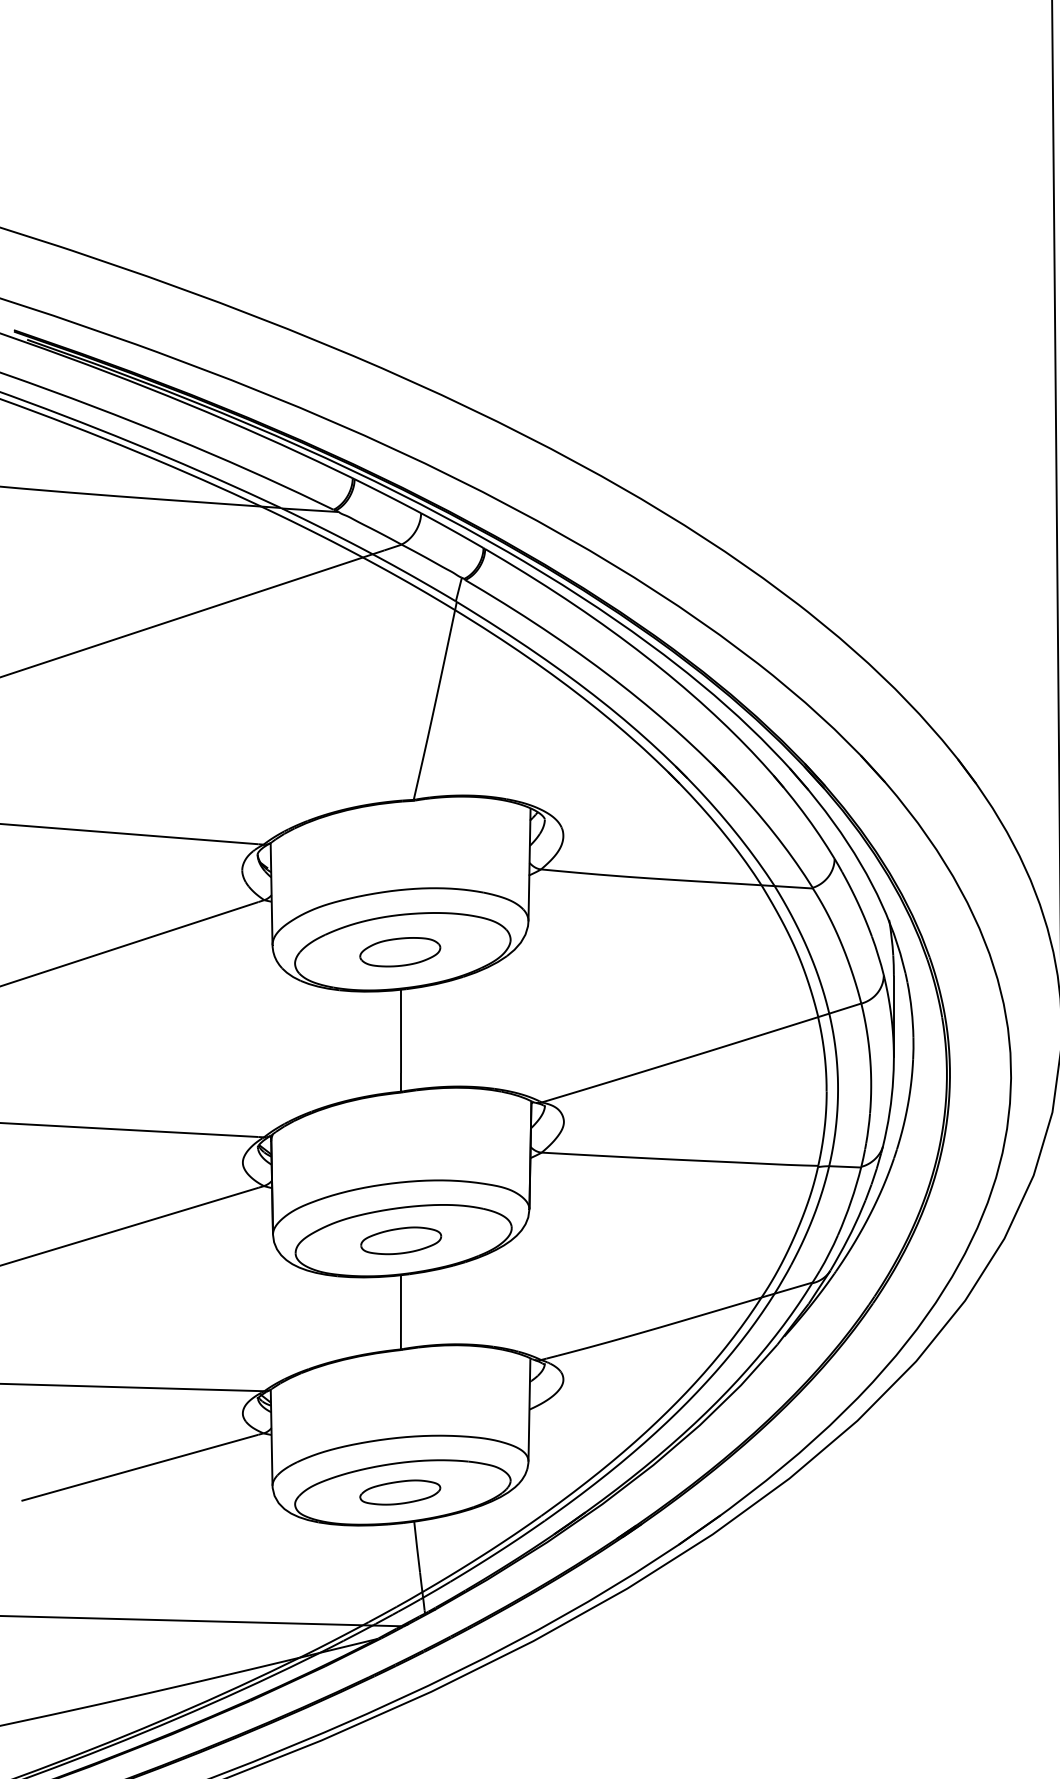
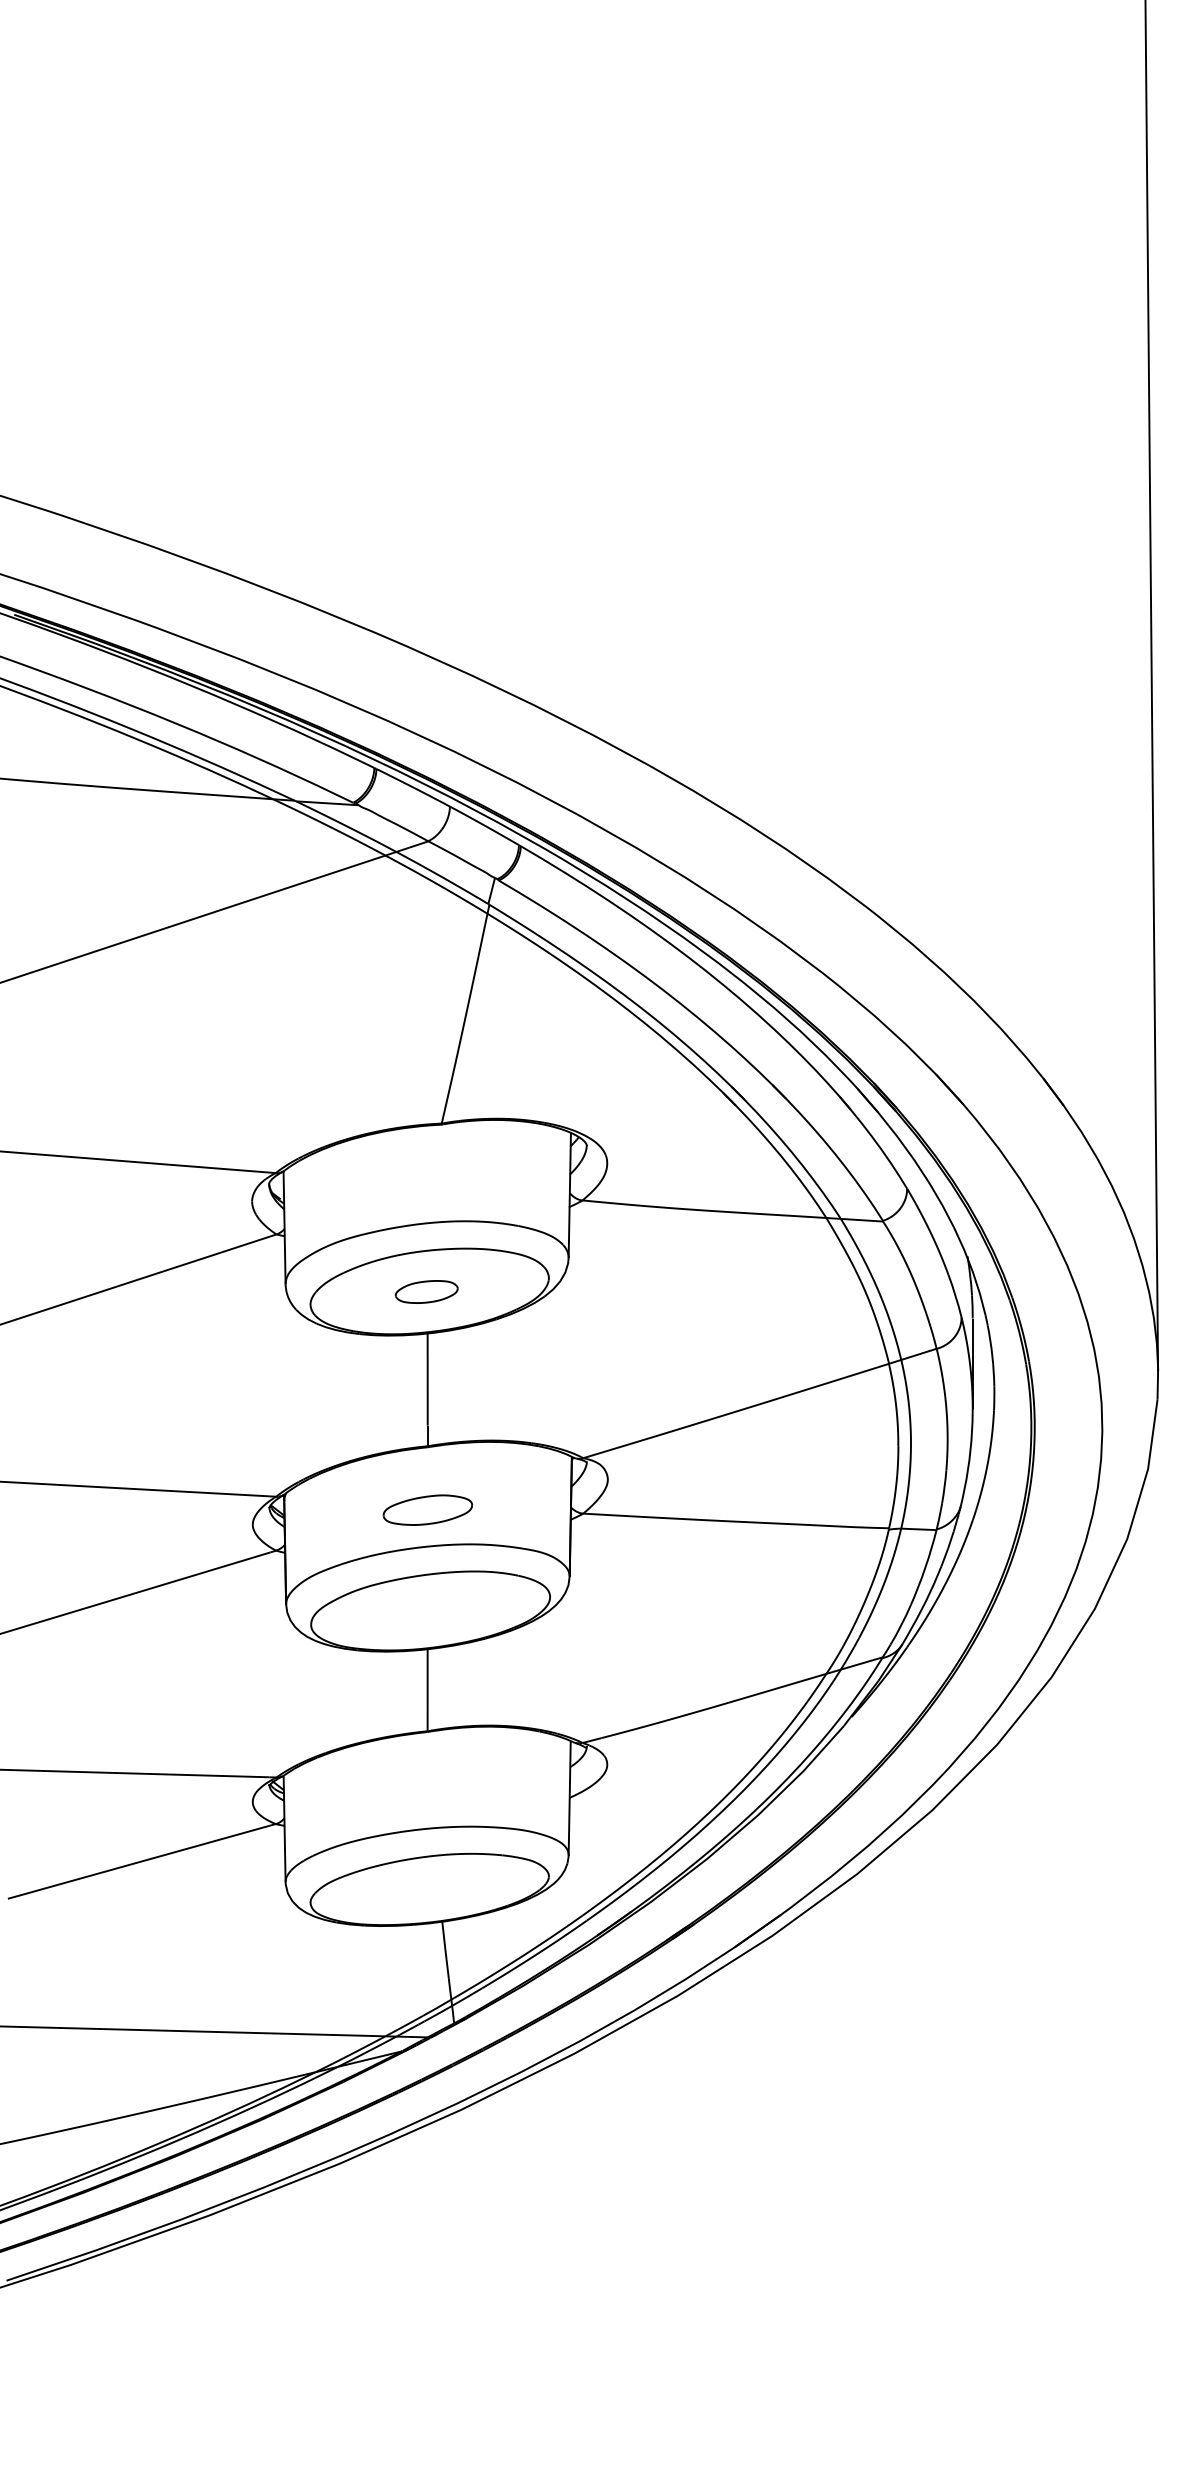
part: (399, 951) -> (426, 1291), size x0.7
part: (400, 1240) -> (427, 1509), moved
part: (399, 1492) -> (426, 1889), removed

